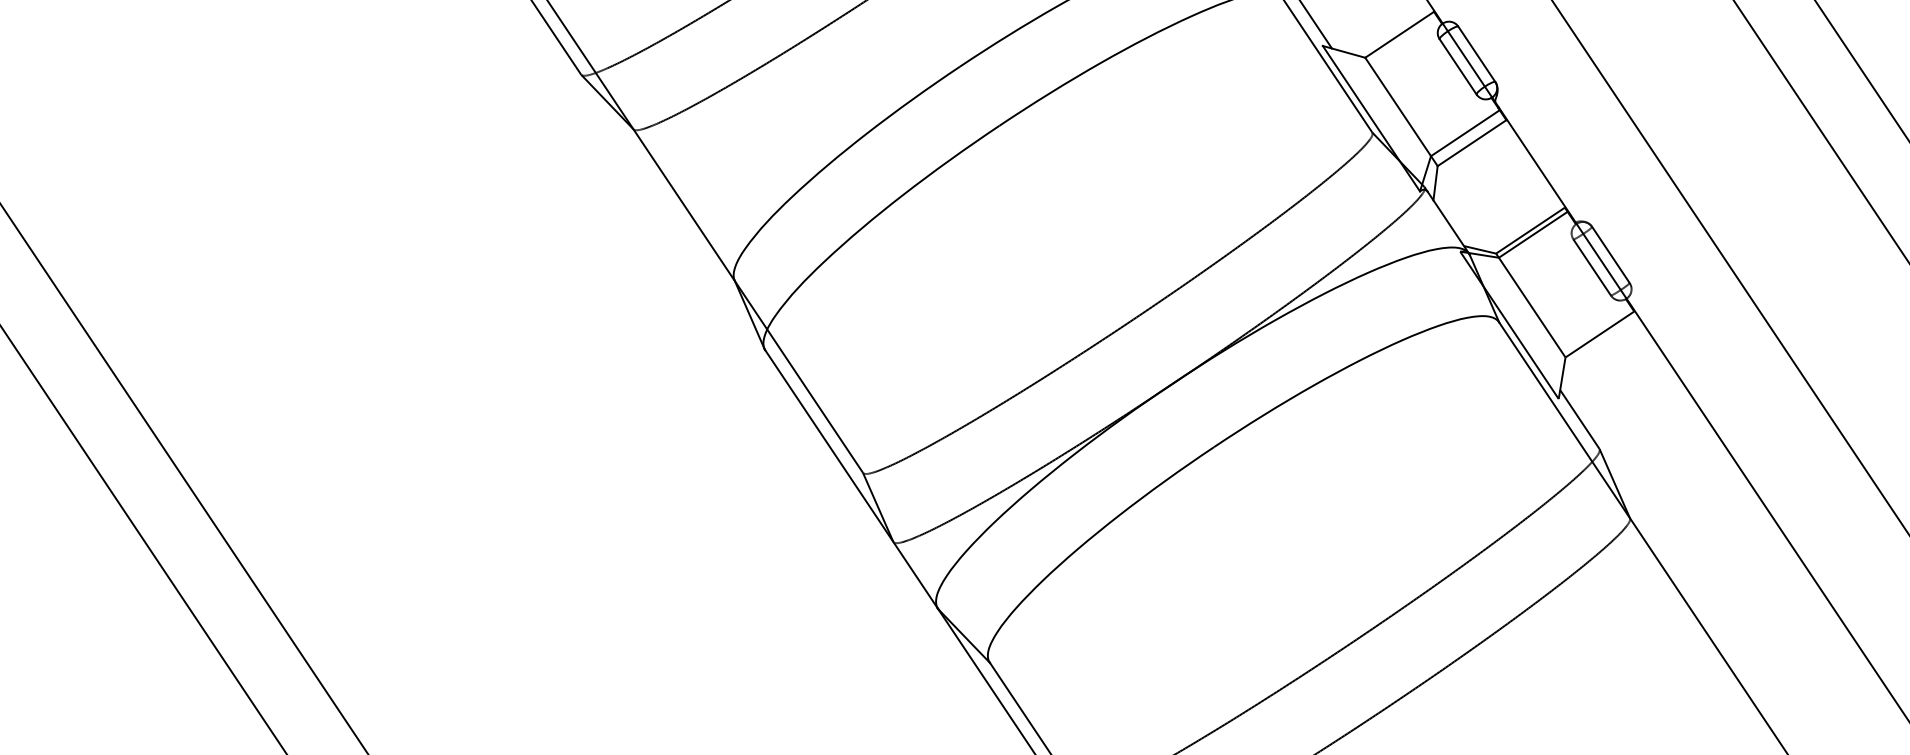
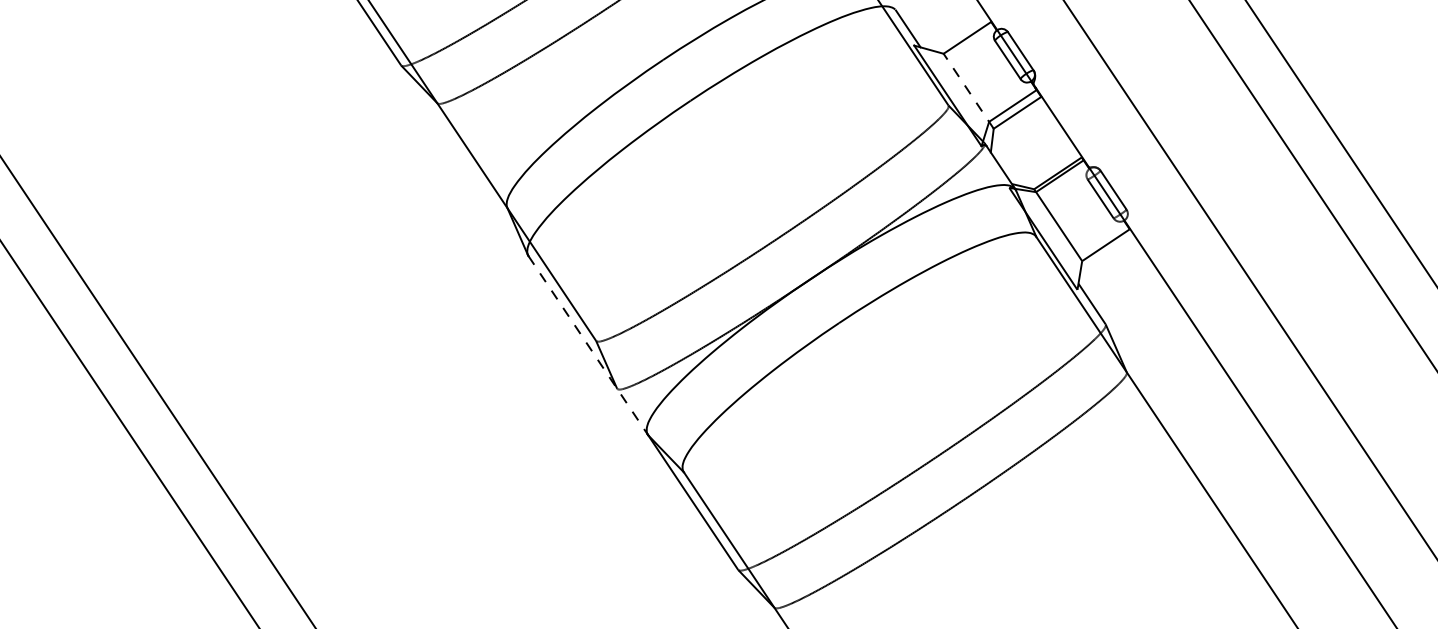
line: (1401, 110) -> (968, 90), solid -> dashed
line: (851, 479) -> (588, 345), solid -> dashed

